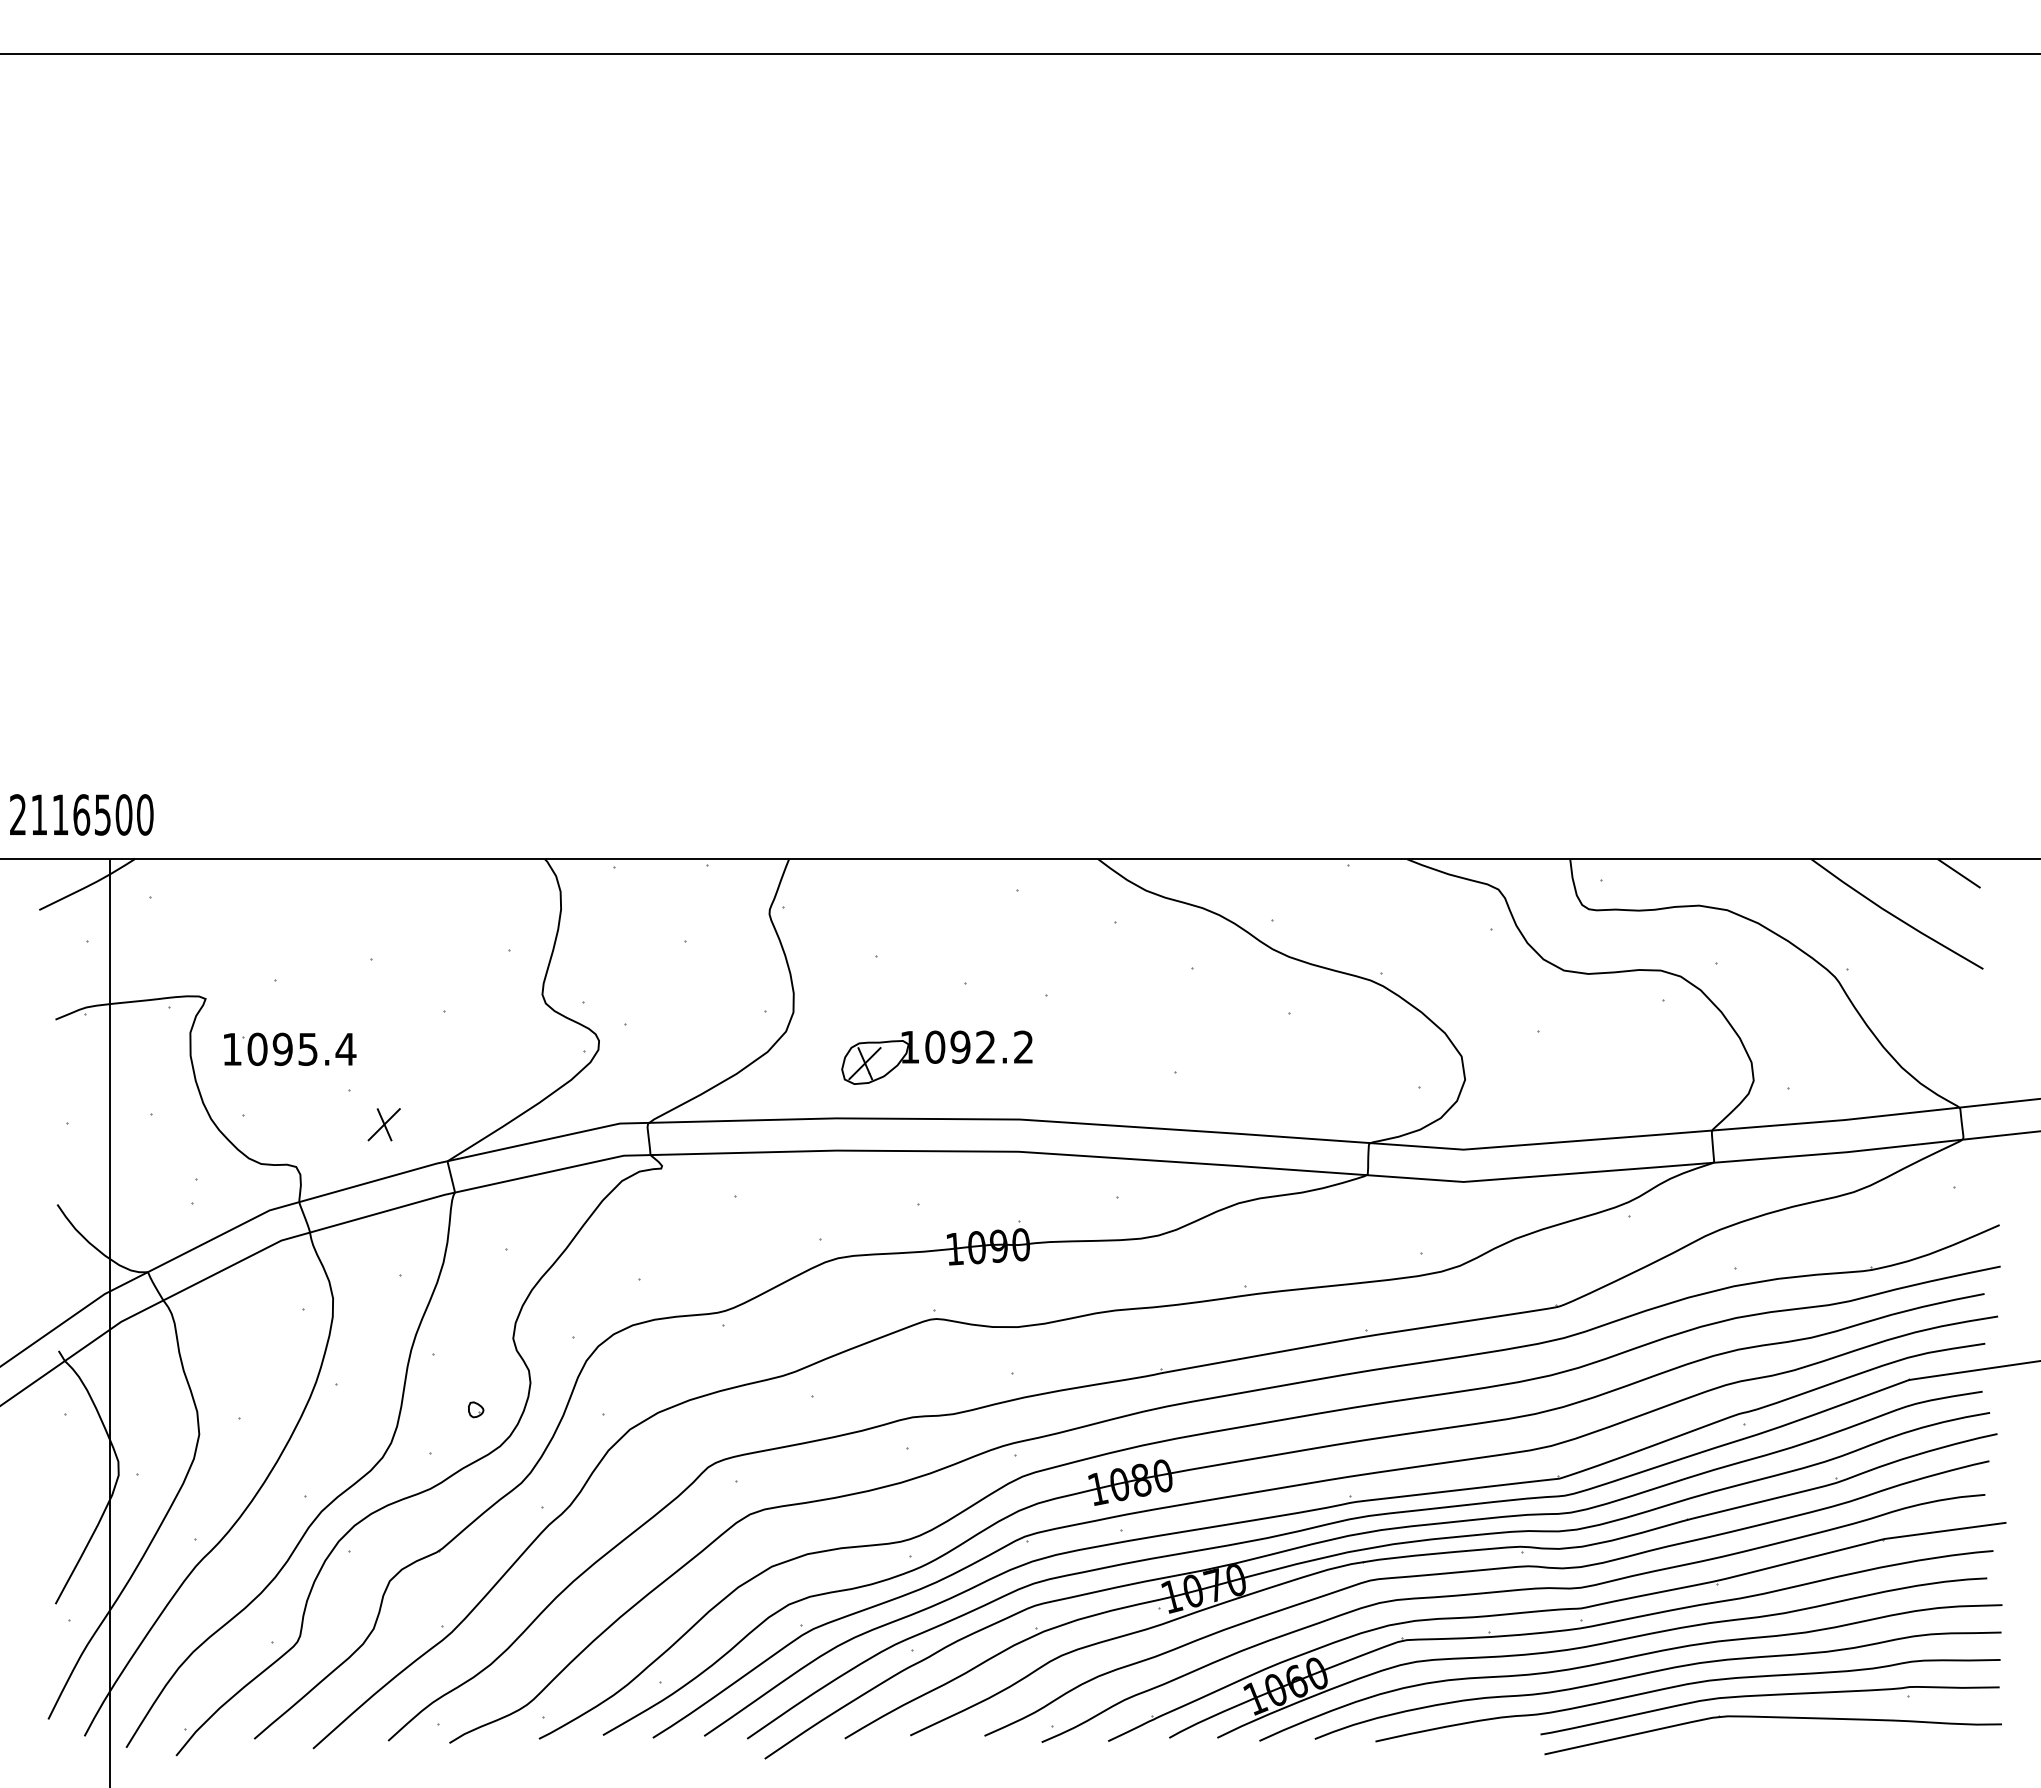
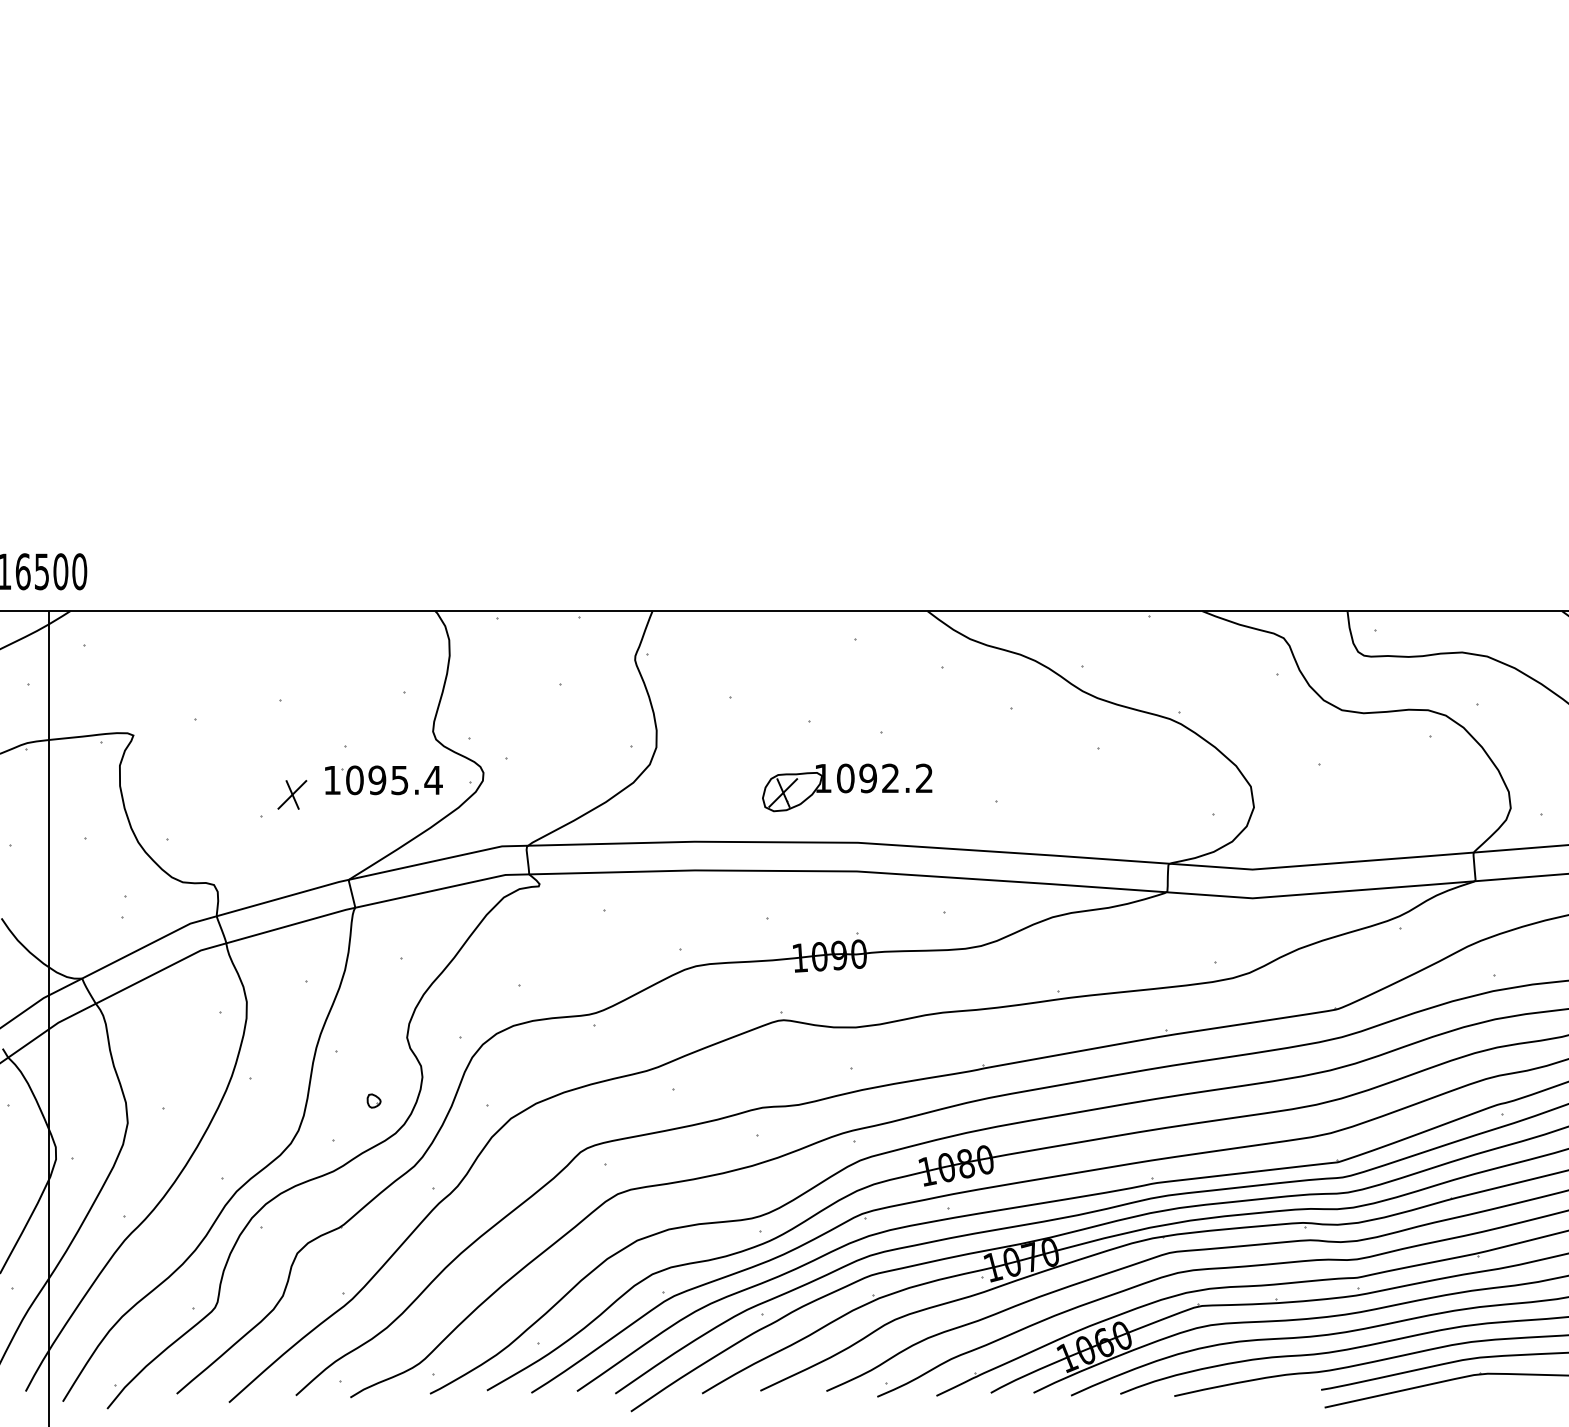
part: (290, 1048) -> (384, 779), moved
part: (936, 1057) -> (846, 787), moved
part: (383, 1124) -> (291, 794), moved

